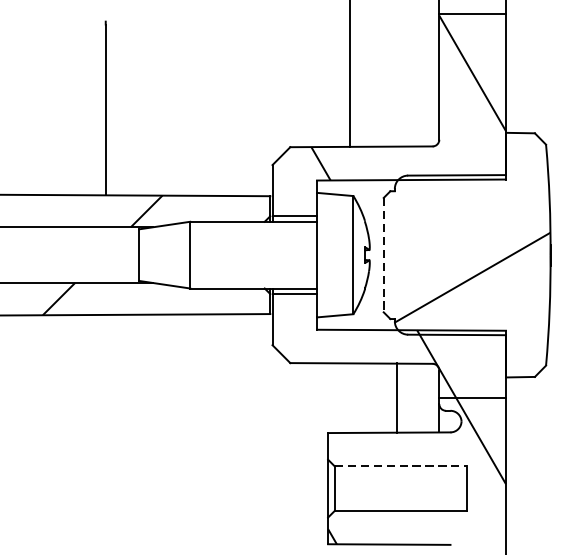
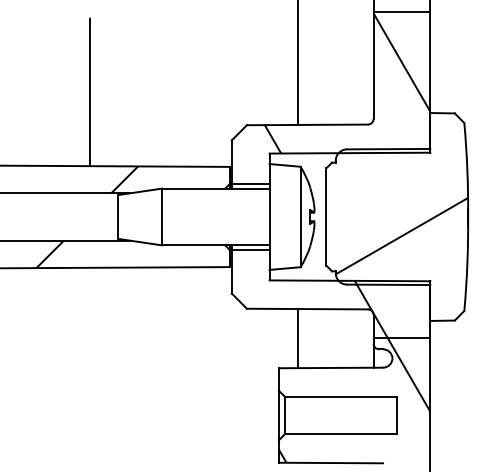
line: (383, 254) -> (326, 216), dashed -> solid
line: (396, 398) -> (297, 338), moved
line: (401, 466) -> (341, 396), dashed -> solid

